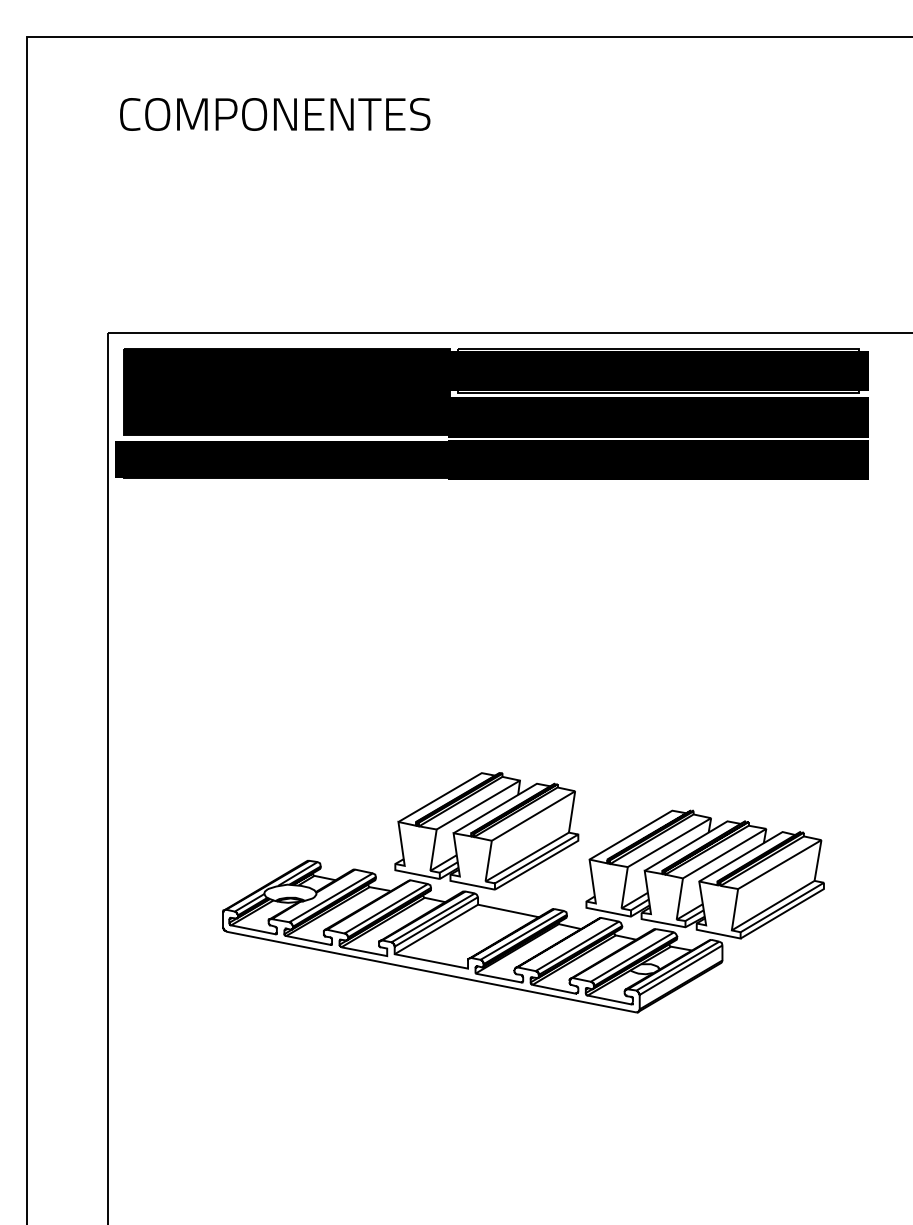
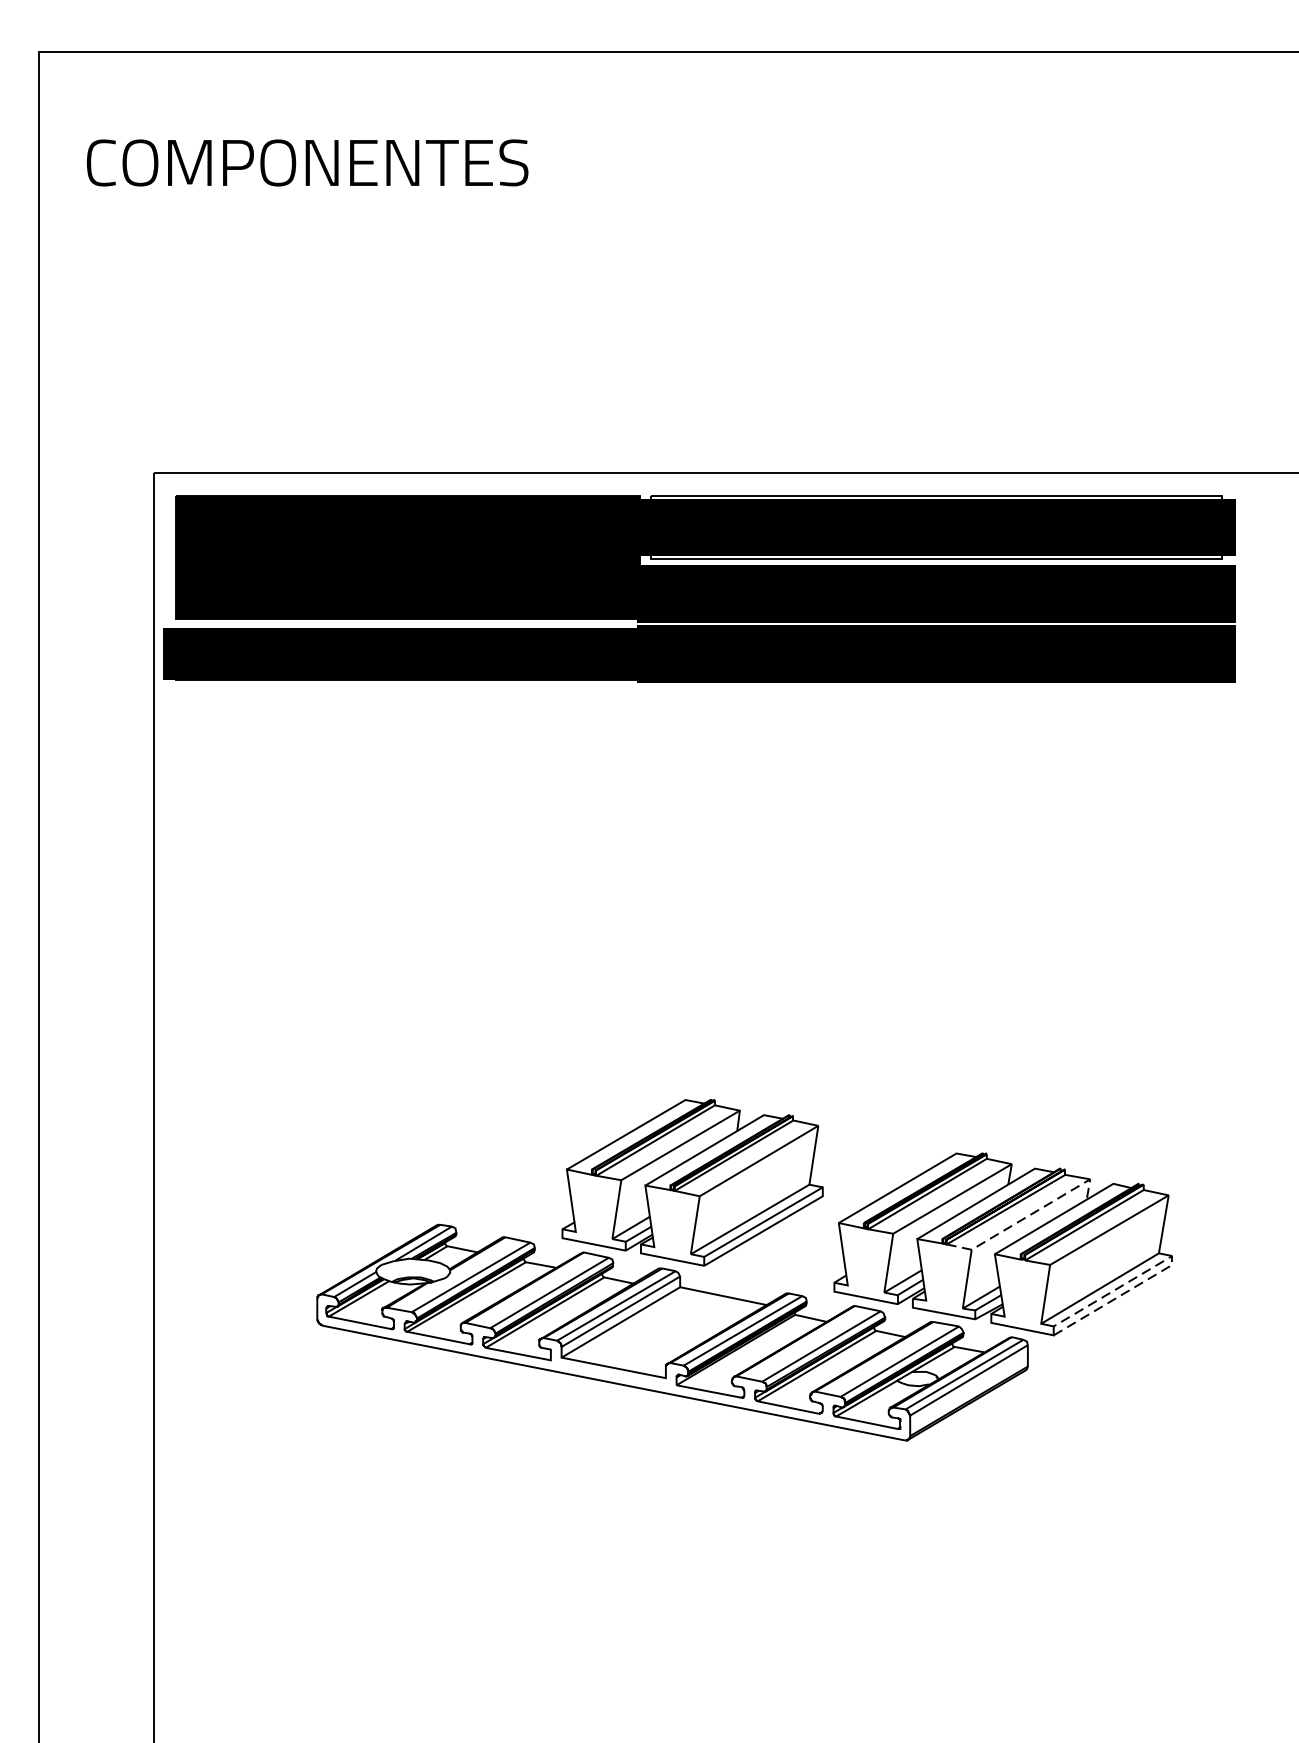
text: (275, 114) -> (308, 162), moved
line: (723, 854) -> (1029, 1215), solid -> dashed
line: (823, 885) -> (1171, 1259), solid -> dashed

